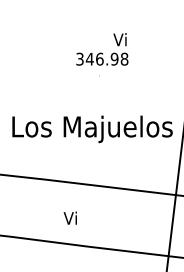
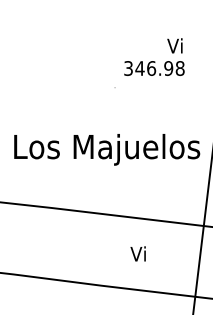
text: (102, 49) -> (154, 57), moved
text: (69, 217) -> (137, 253), moved

